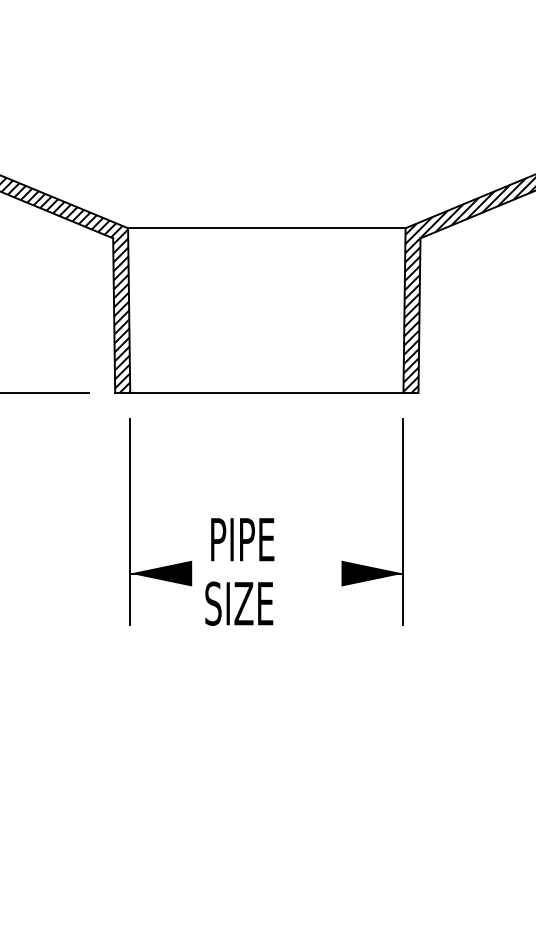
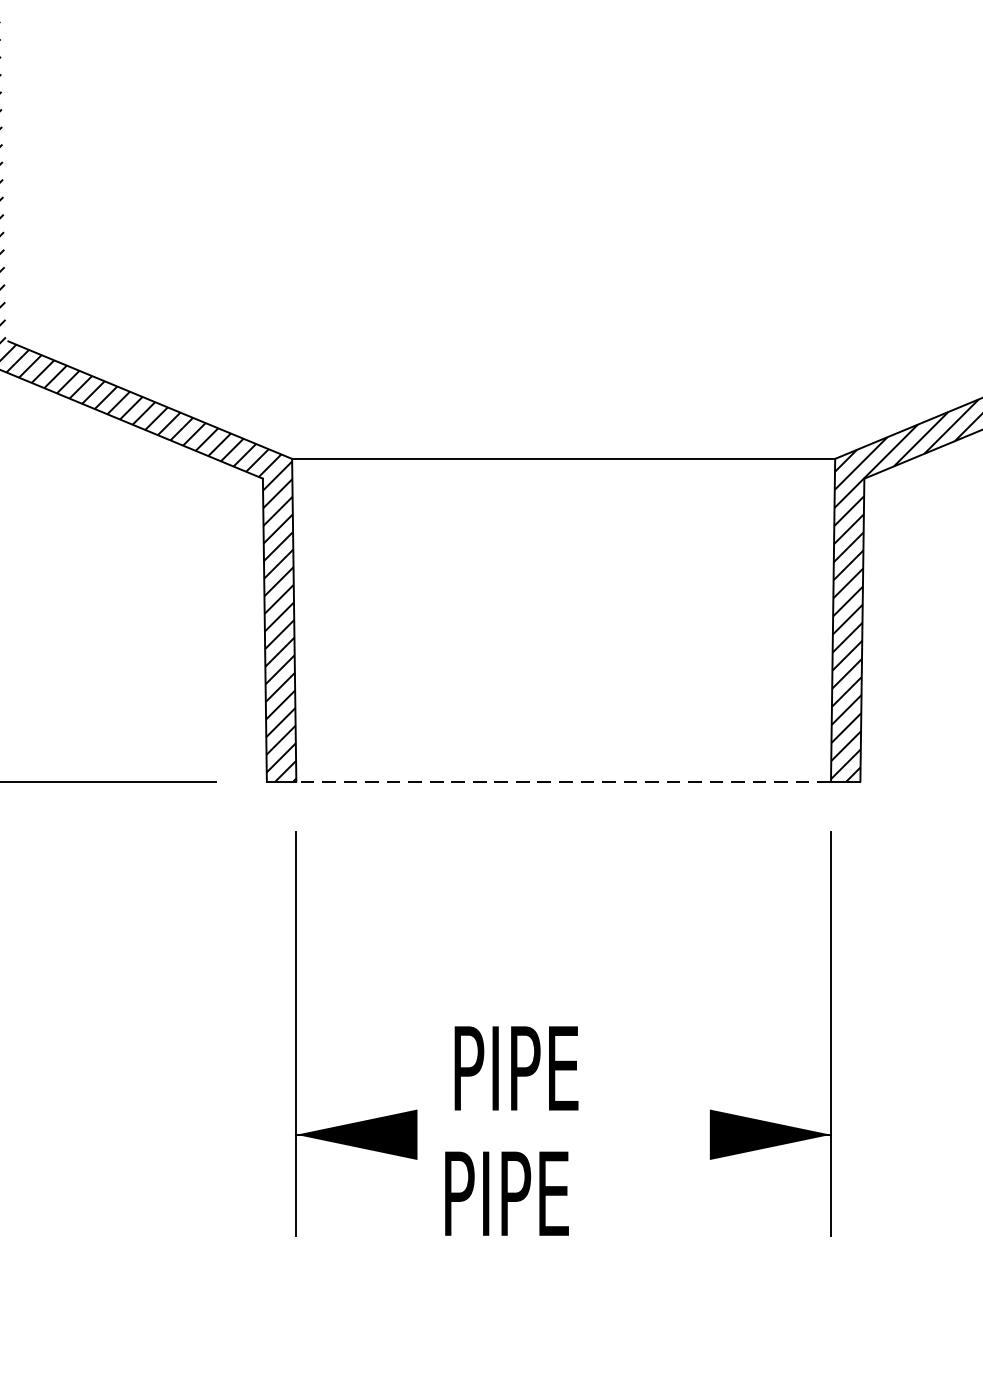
line: (266, 393) -> (562, 782), solid -> dashed
text: (239, 603) -> (510, 1193), SIZE -> PIPE

